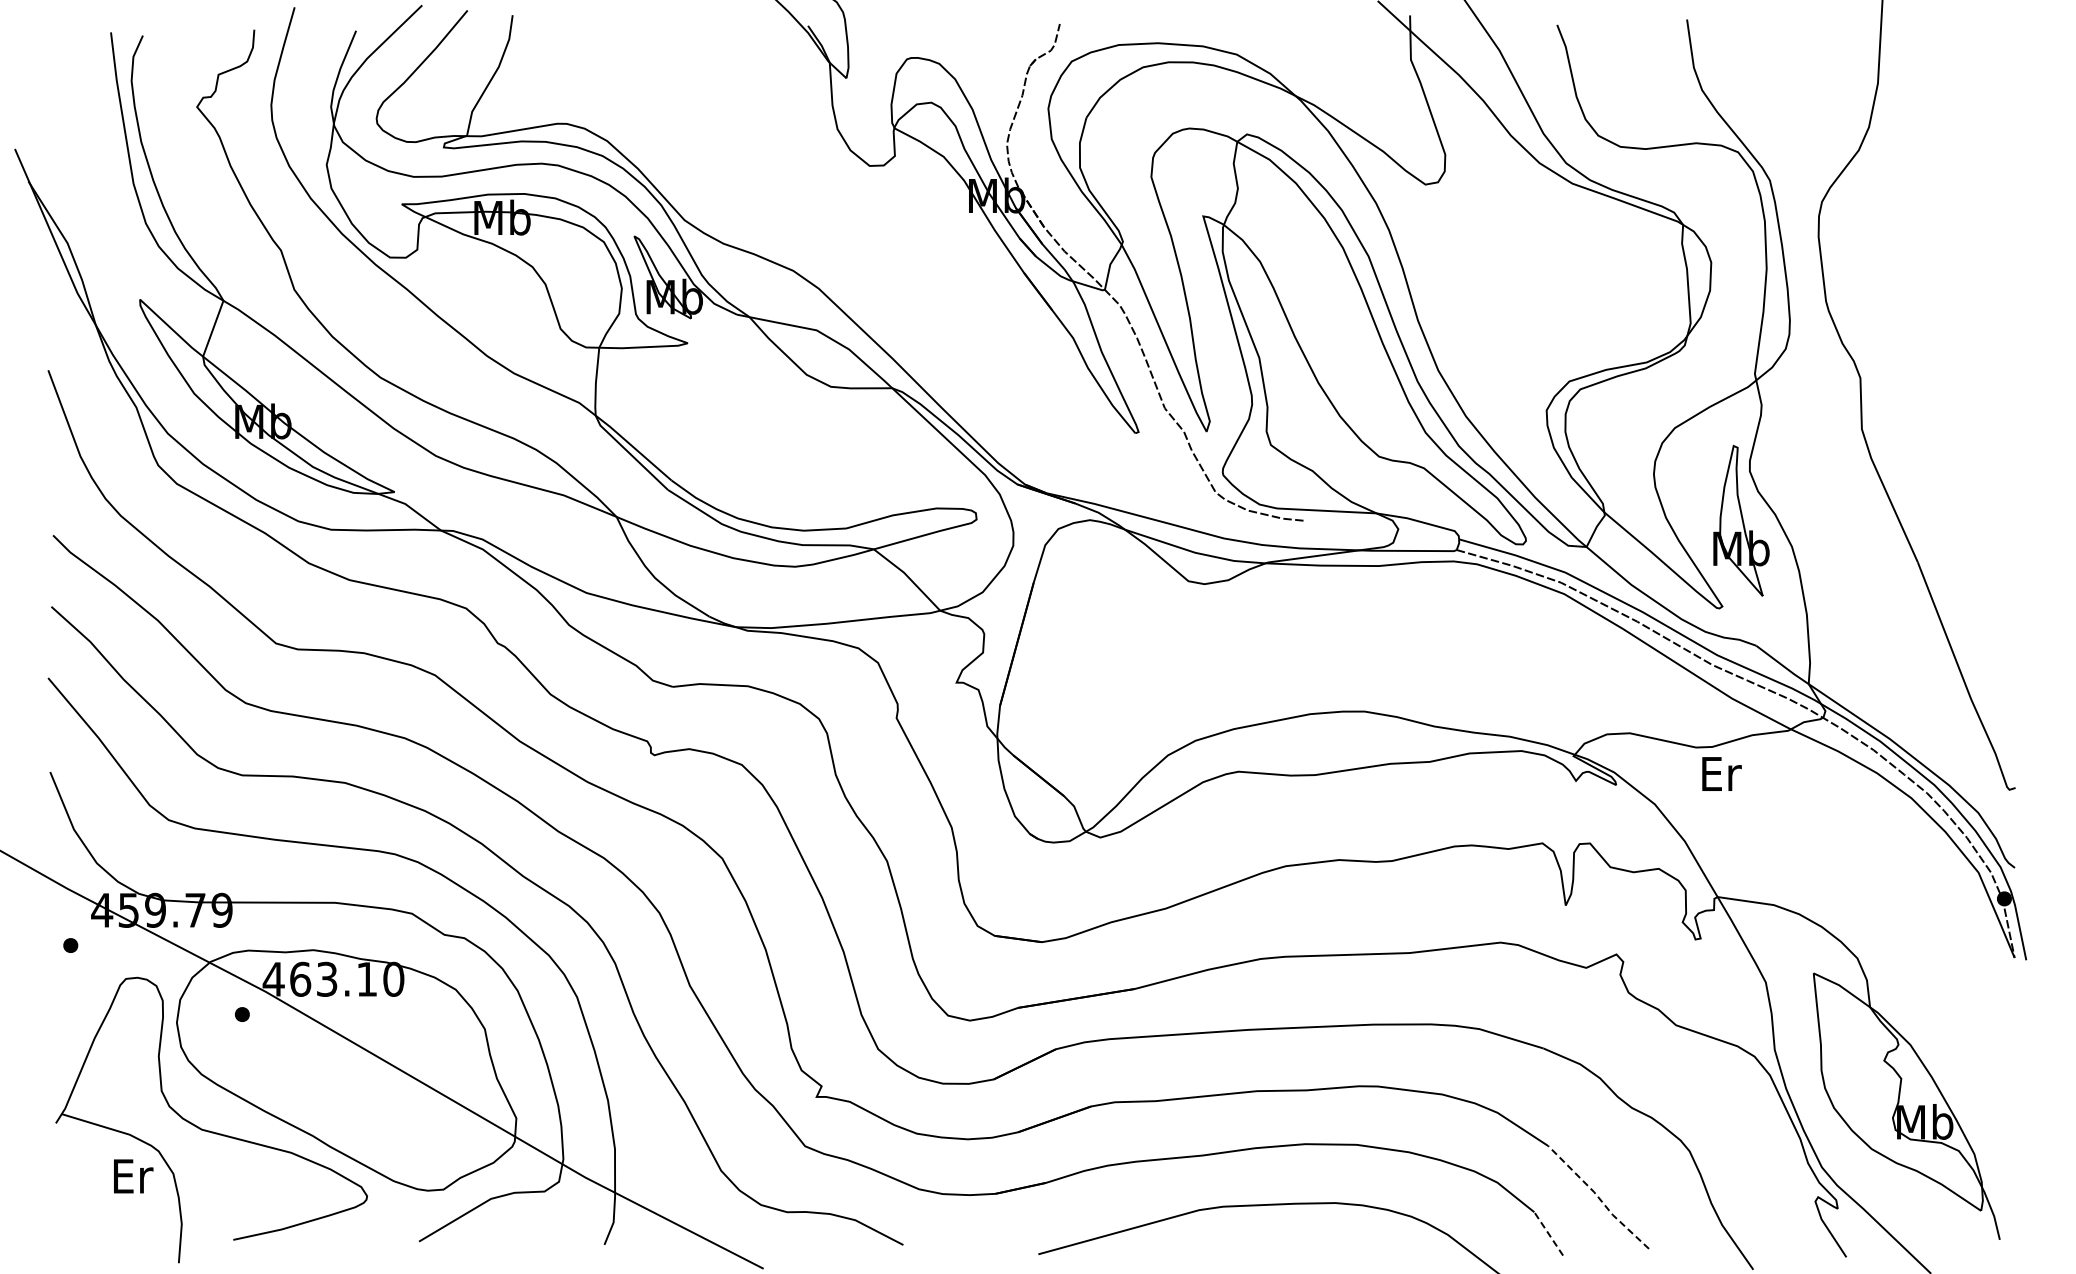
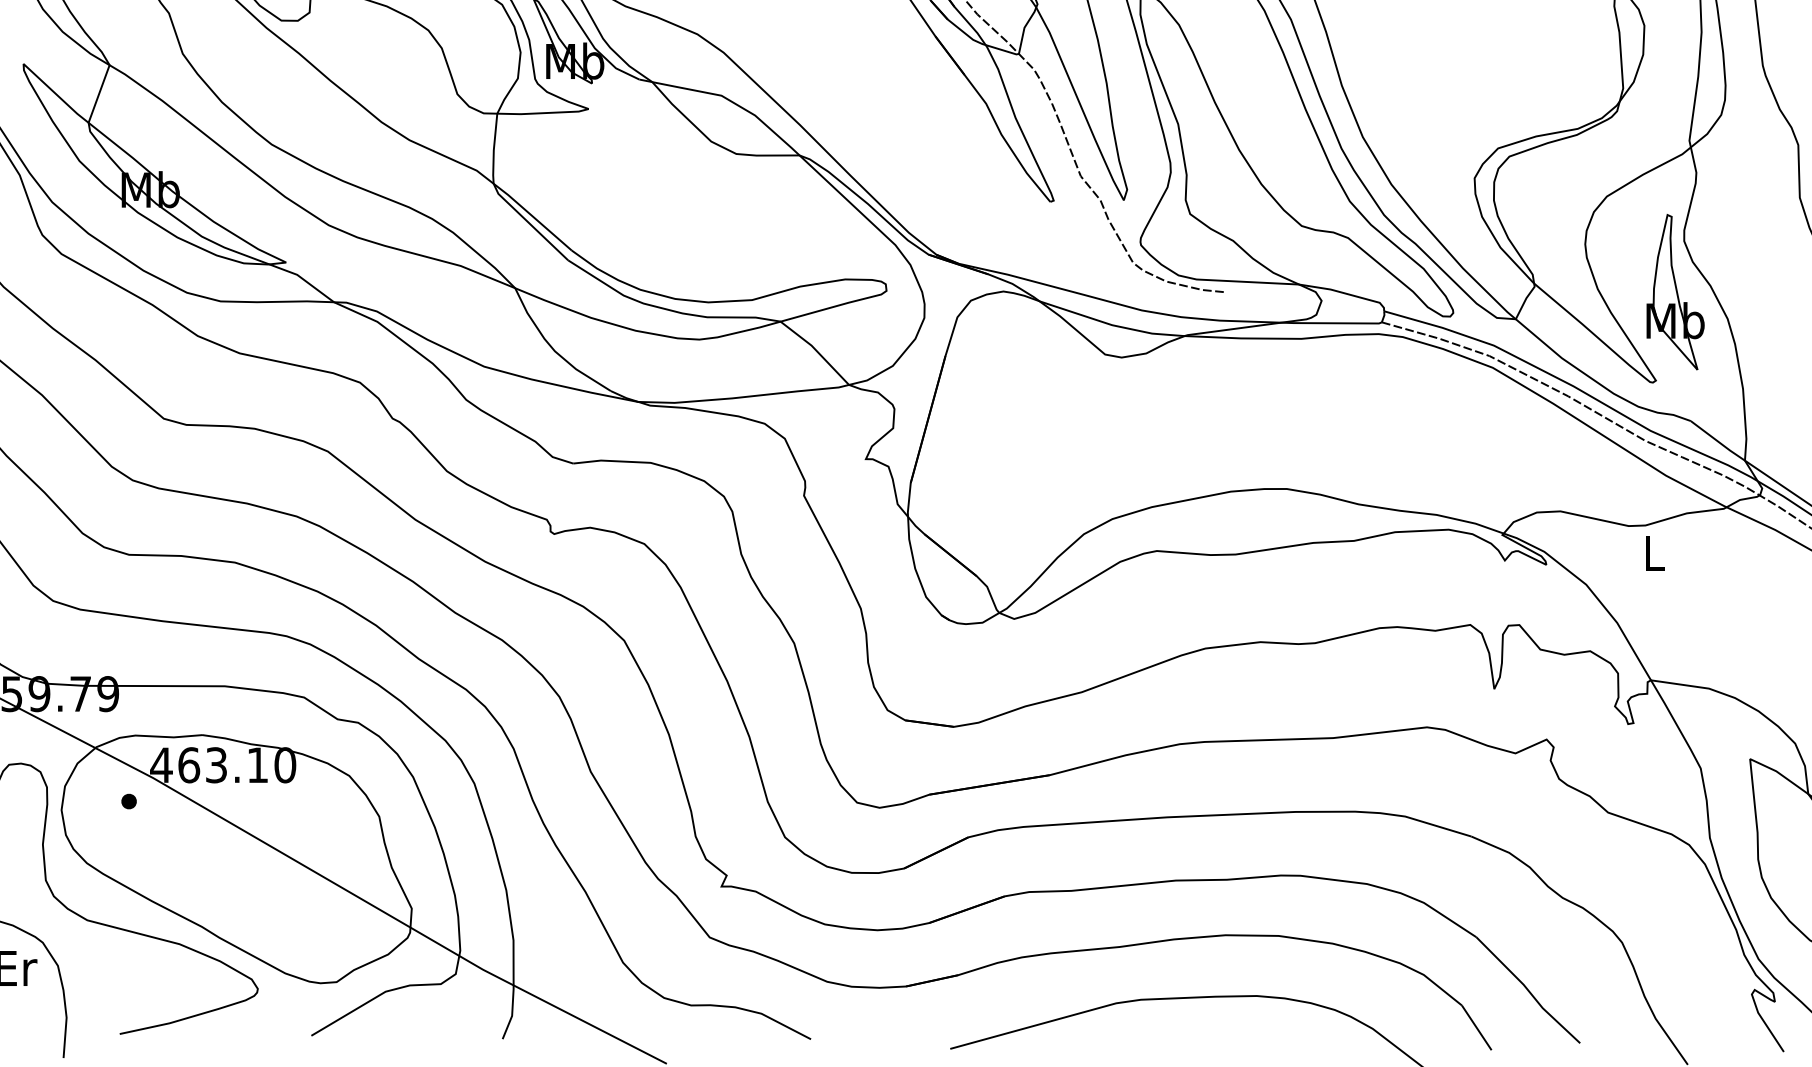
text: (1721, 773) -> (1654, 552), Er -> L
line: (1598, 1197) -> (1528, 990), dashed -> solid
line: (1548, 1233) -> (1476, 1027), dashed -> solid

